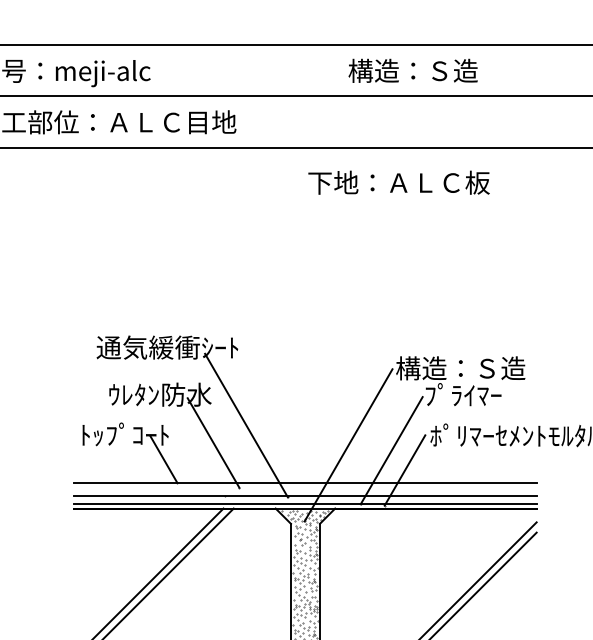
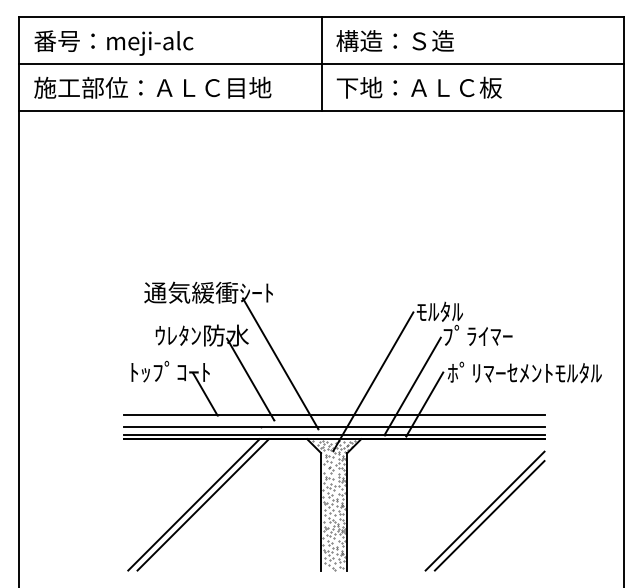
text: (412, 70) -> (394, 40), moved
line: (291, 95) -> (321, 63), added
text: (398, 182) -> (418, 87), moved
text: (460, 368) -> (475, 311), 構造：Ｓ造 -> ﾓﾙﾀﾙ

